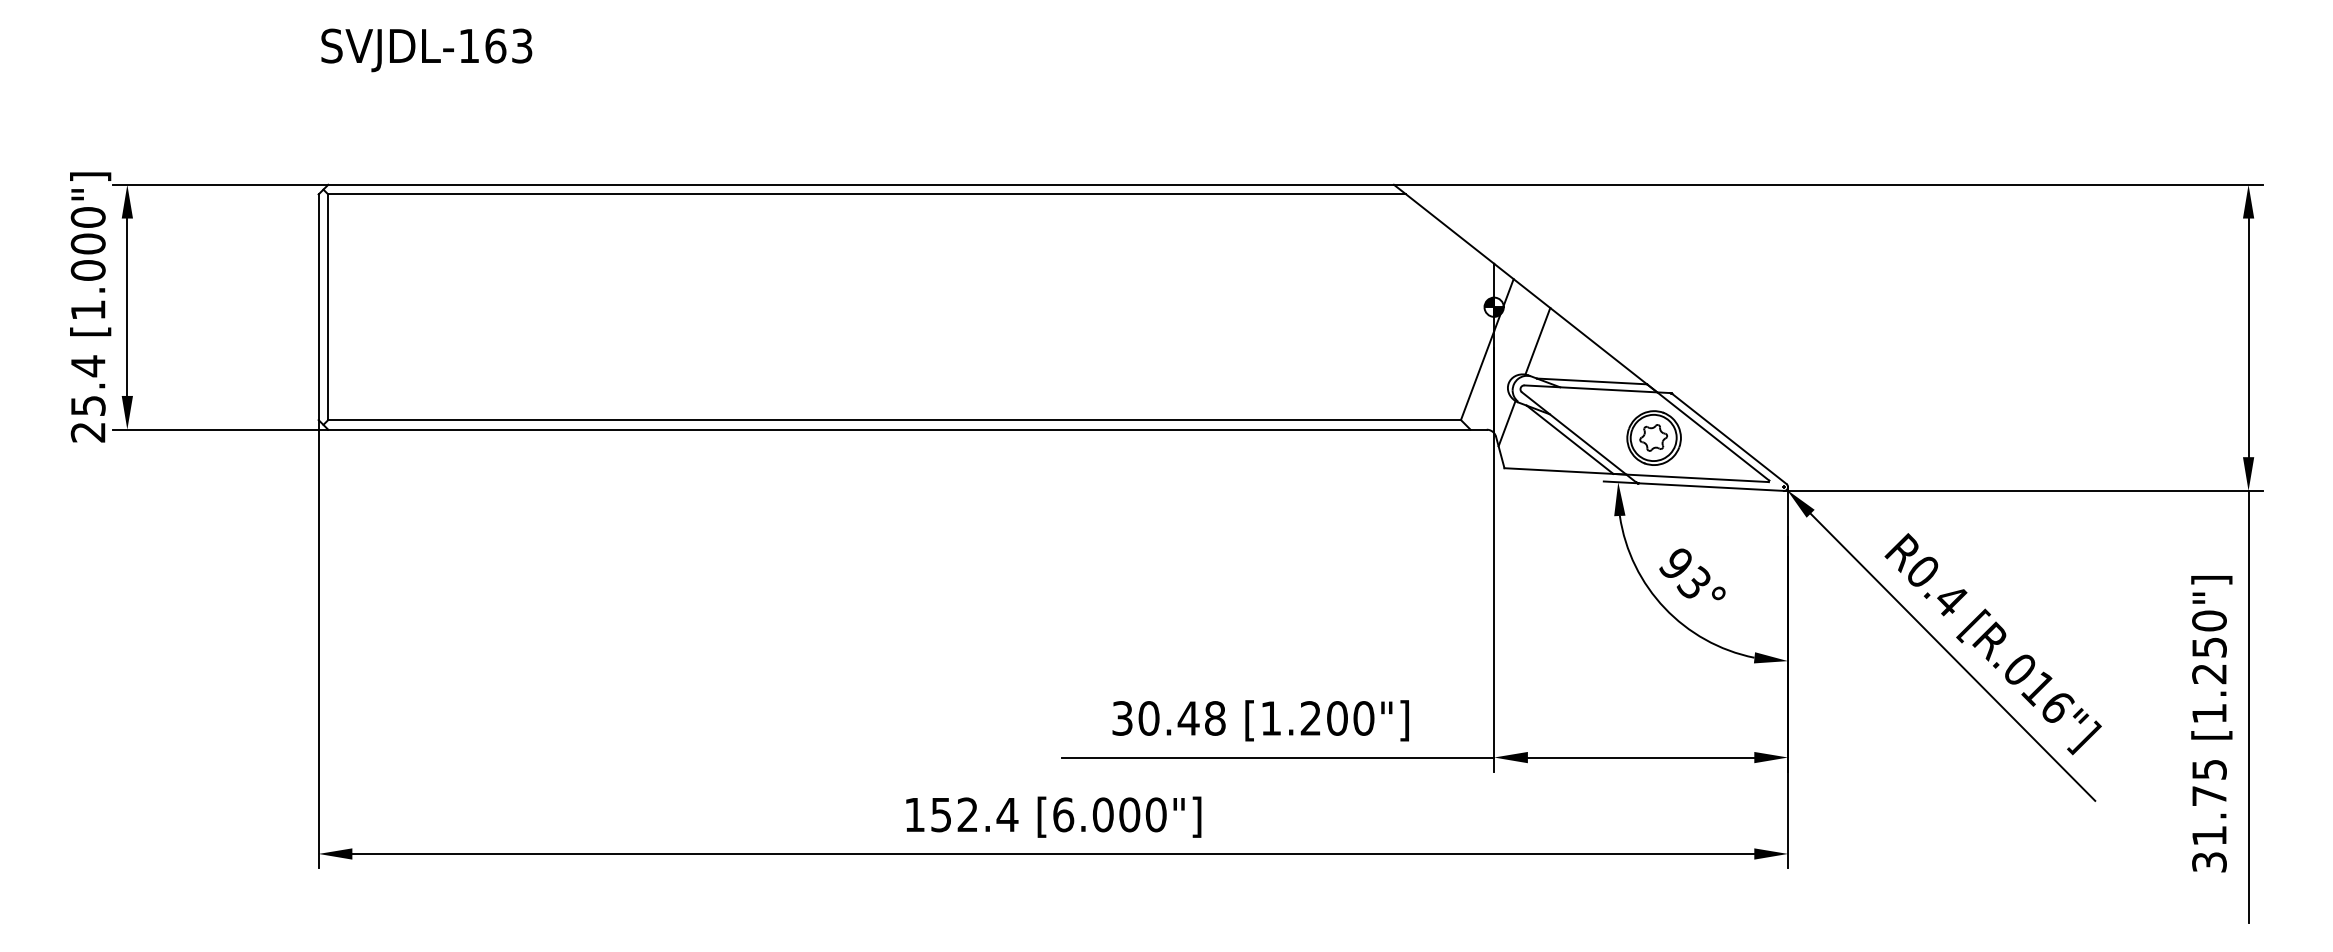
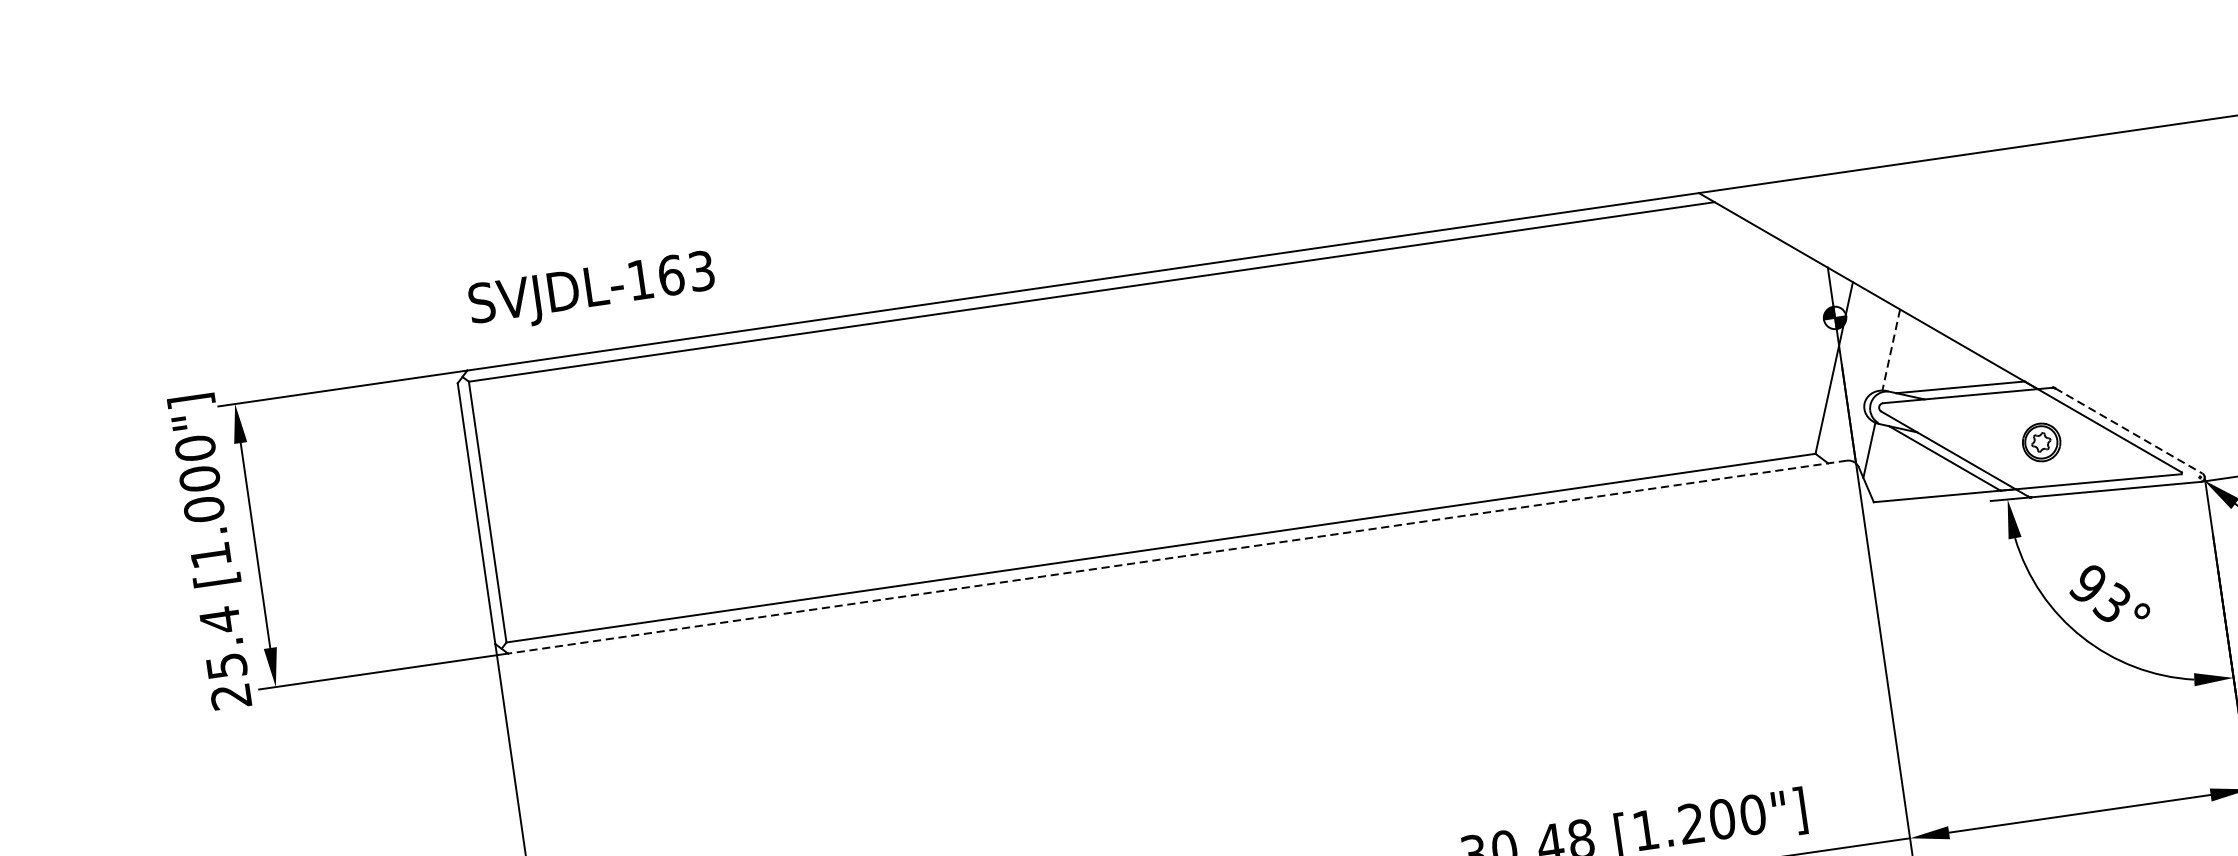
text: (426, 50) -> (591, 292), moved
line: (1537, 341) -> (1890, 350), solid -> dashed
line: (907, 429) -> (1177, 556), solid -> dashed
part: (1653, 437) -> (2040, 441), size x0.6
line: (1729, 438) -> (2128, 430), solid -> dashed

